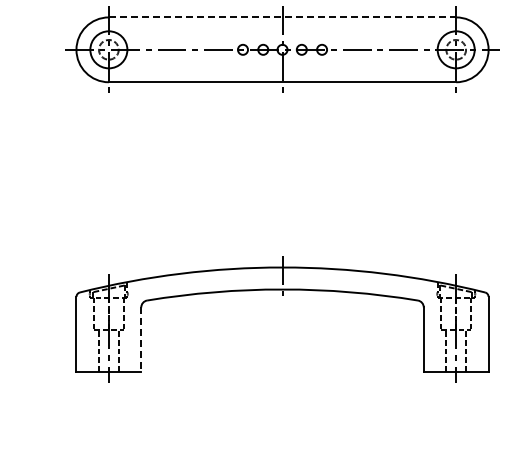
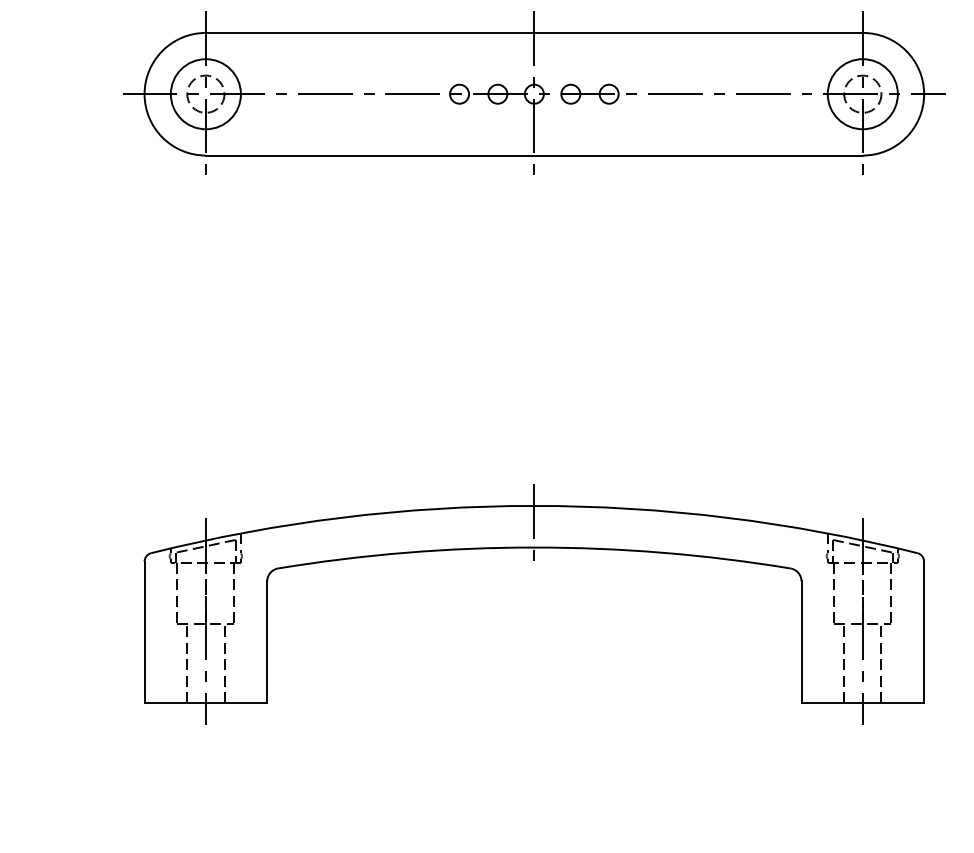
line: (282, 17) -> (534, 33), dashed -> solid
line: (141, 340) -> (267, 644), dashed -> solid

